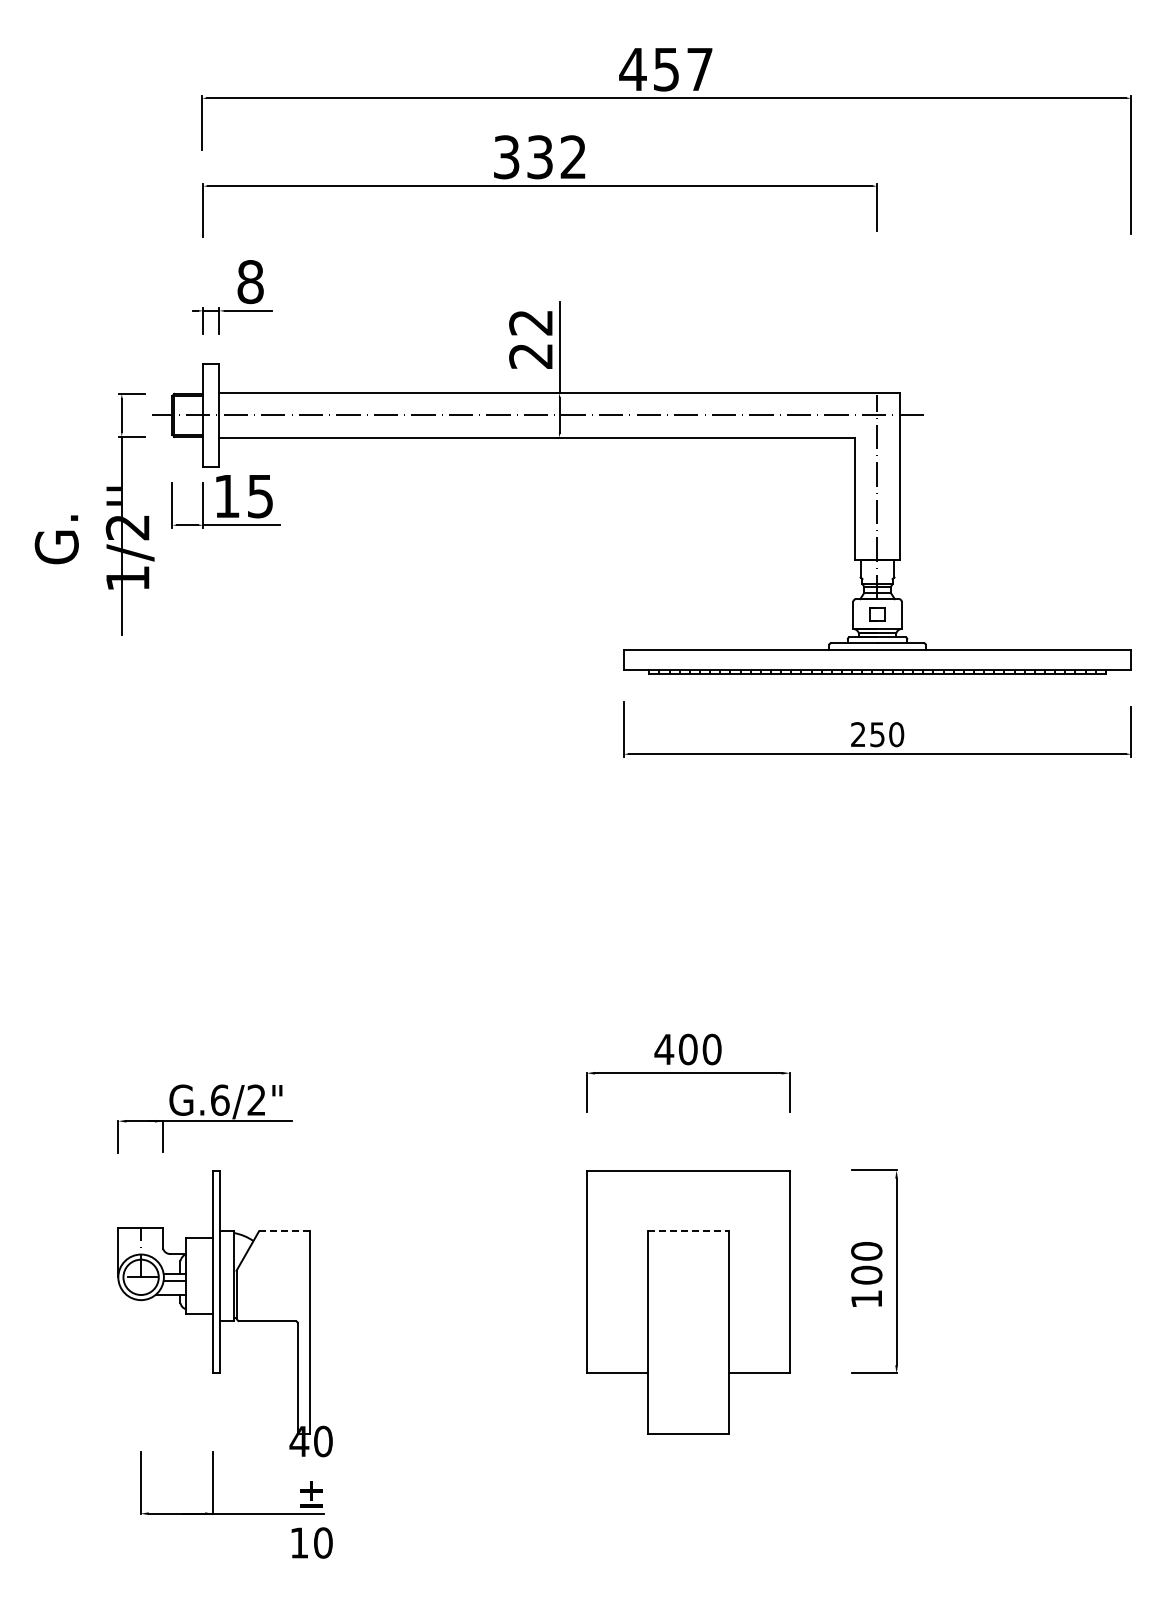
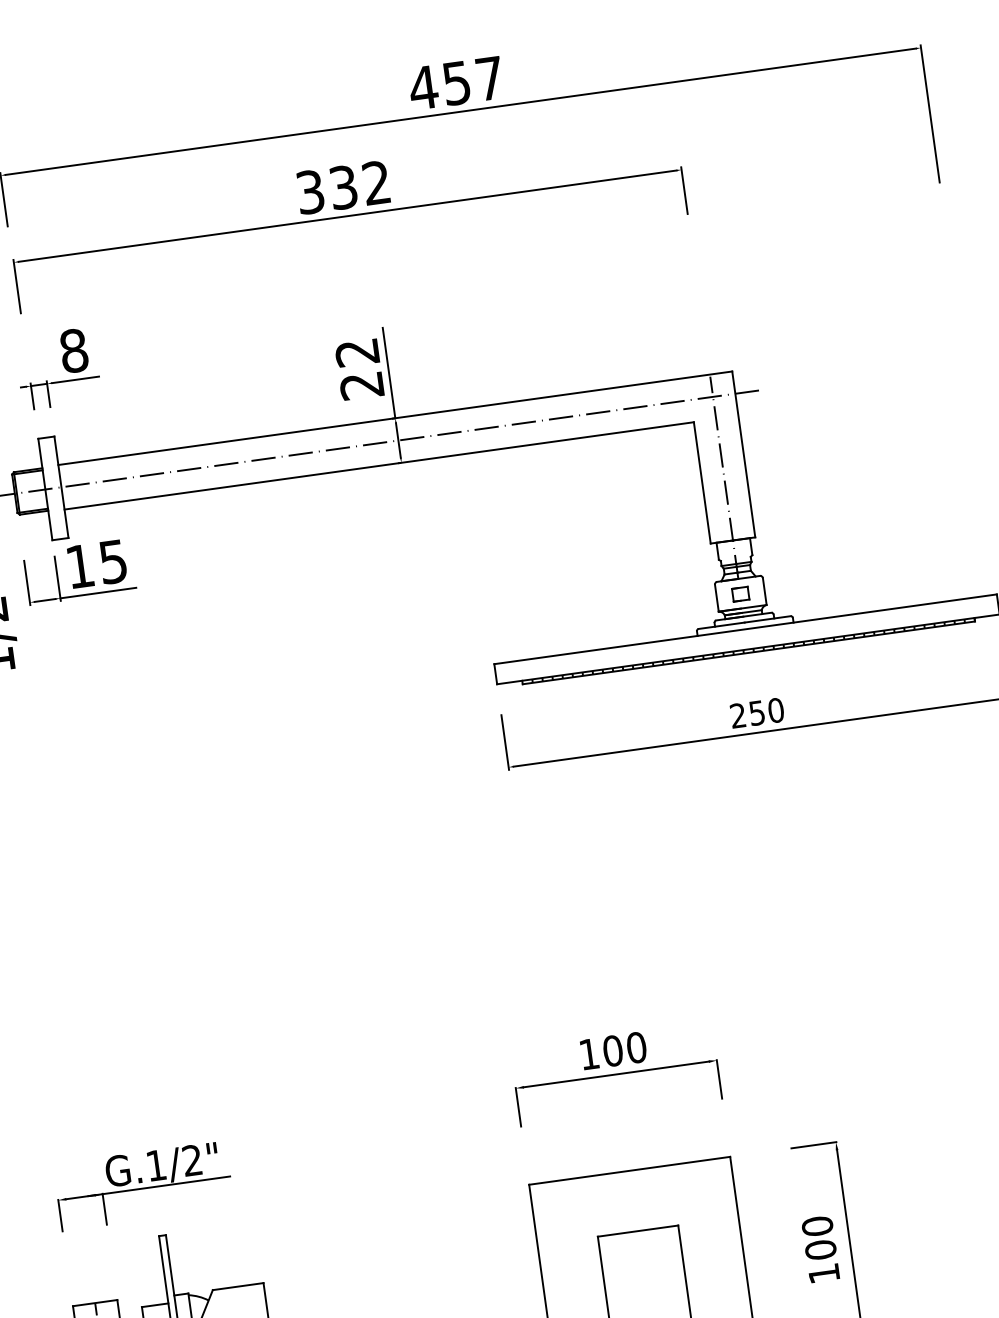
text: (664, 1049) -> (589, 1054), 400 -> 100
text: (220, 1099) -> (156, 1164), G.6/2" -> G.1/2"
line: (284, 1231) -> (238, 1286), dashed -> solid
line: (688, 1231) -> (638, 1231), dashed -> solid

